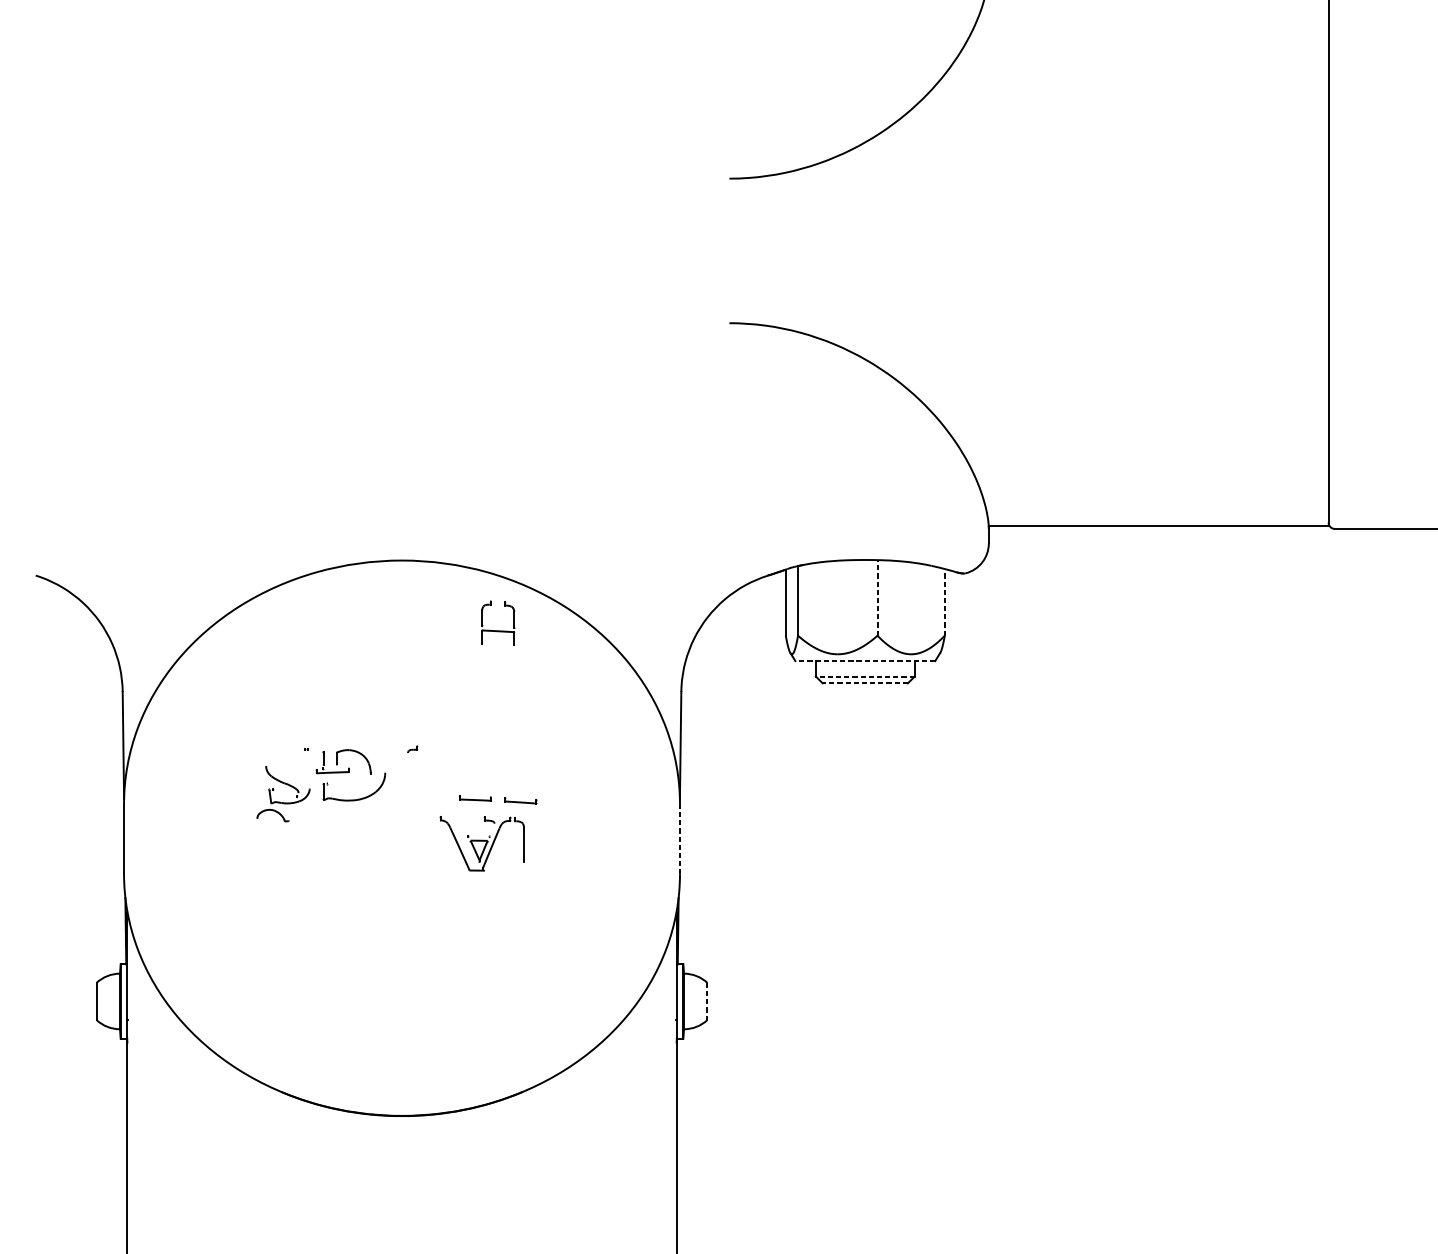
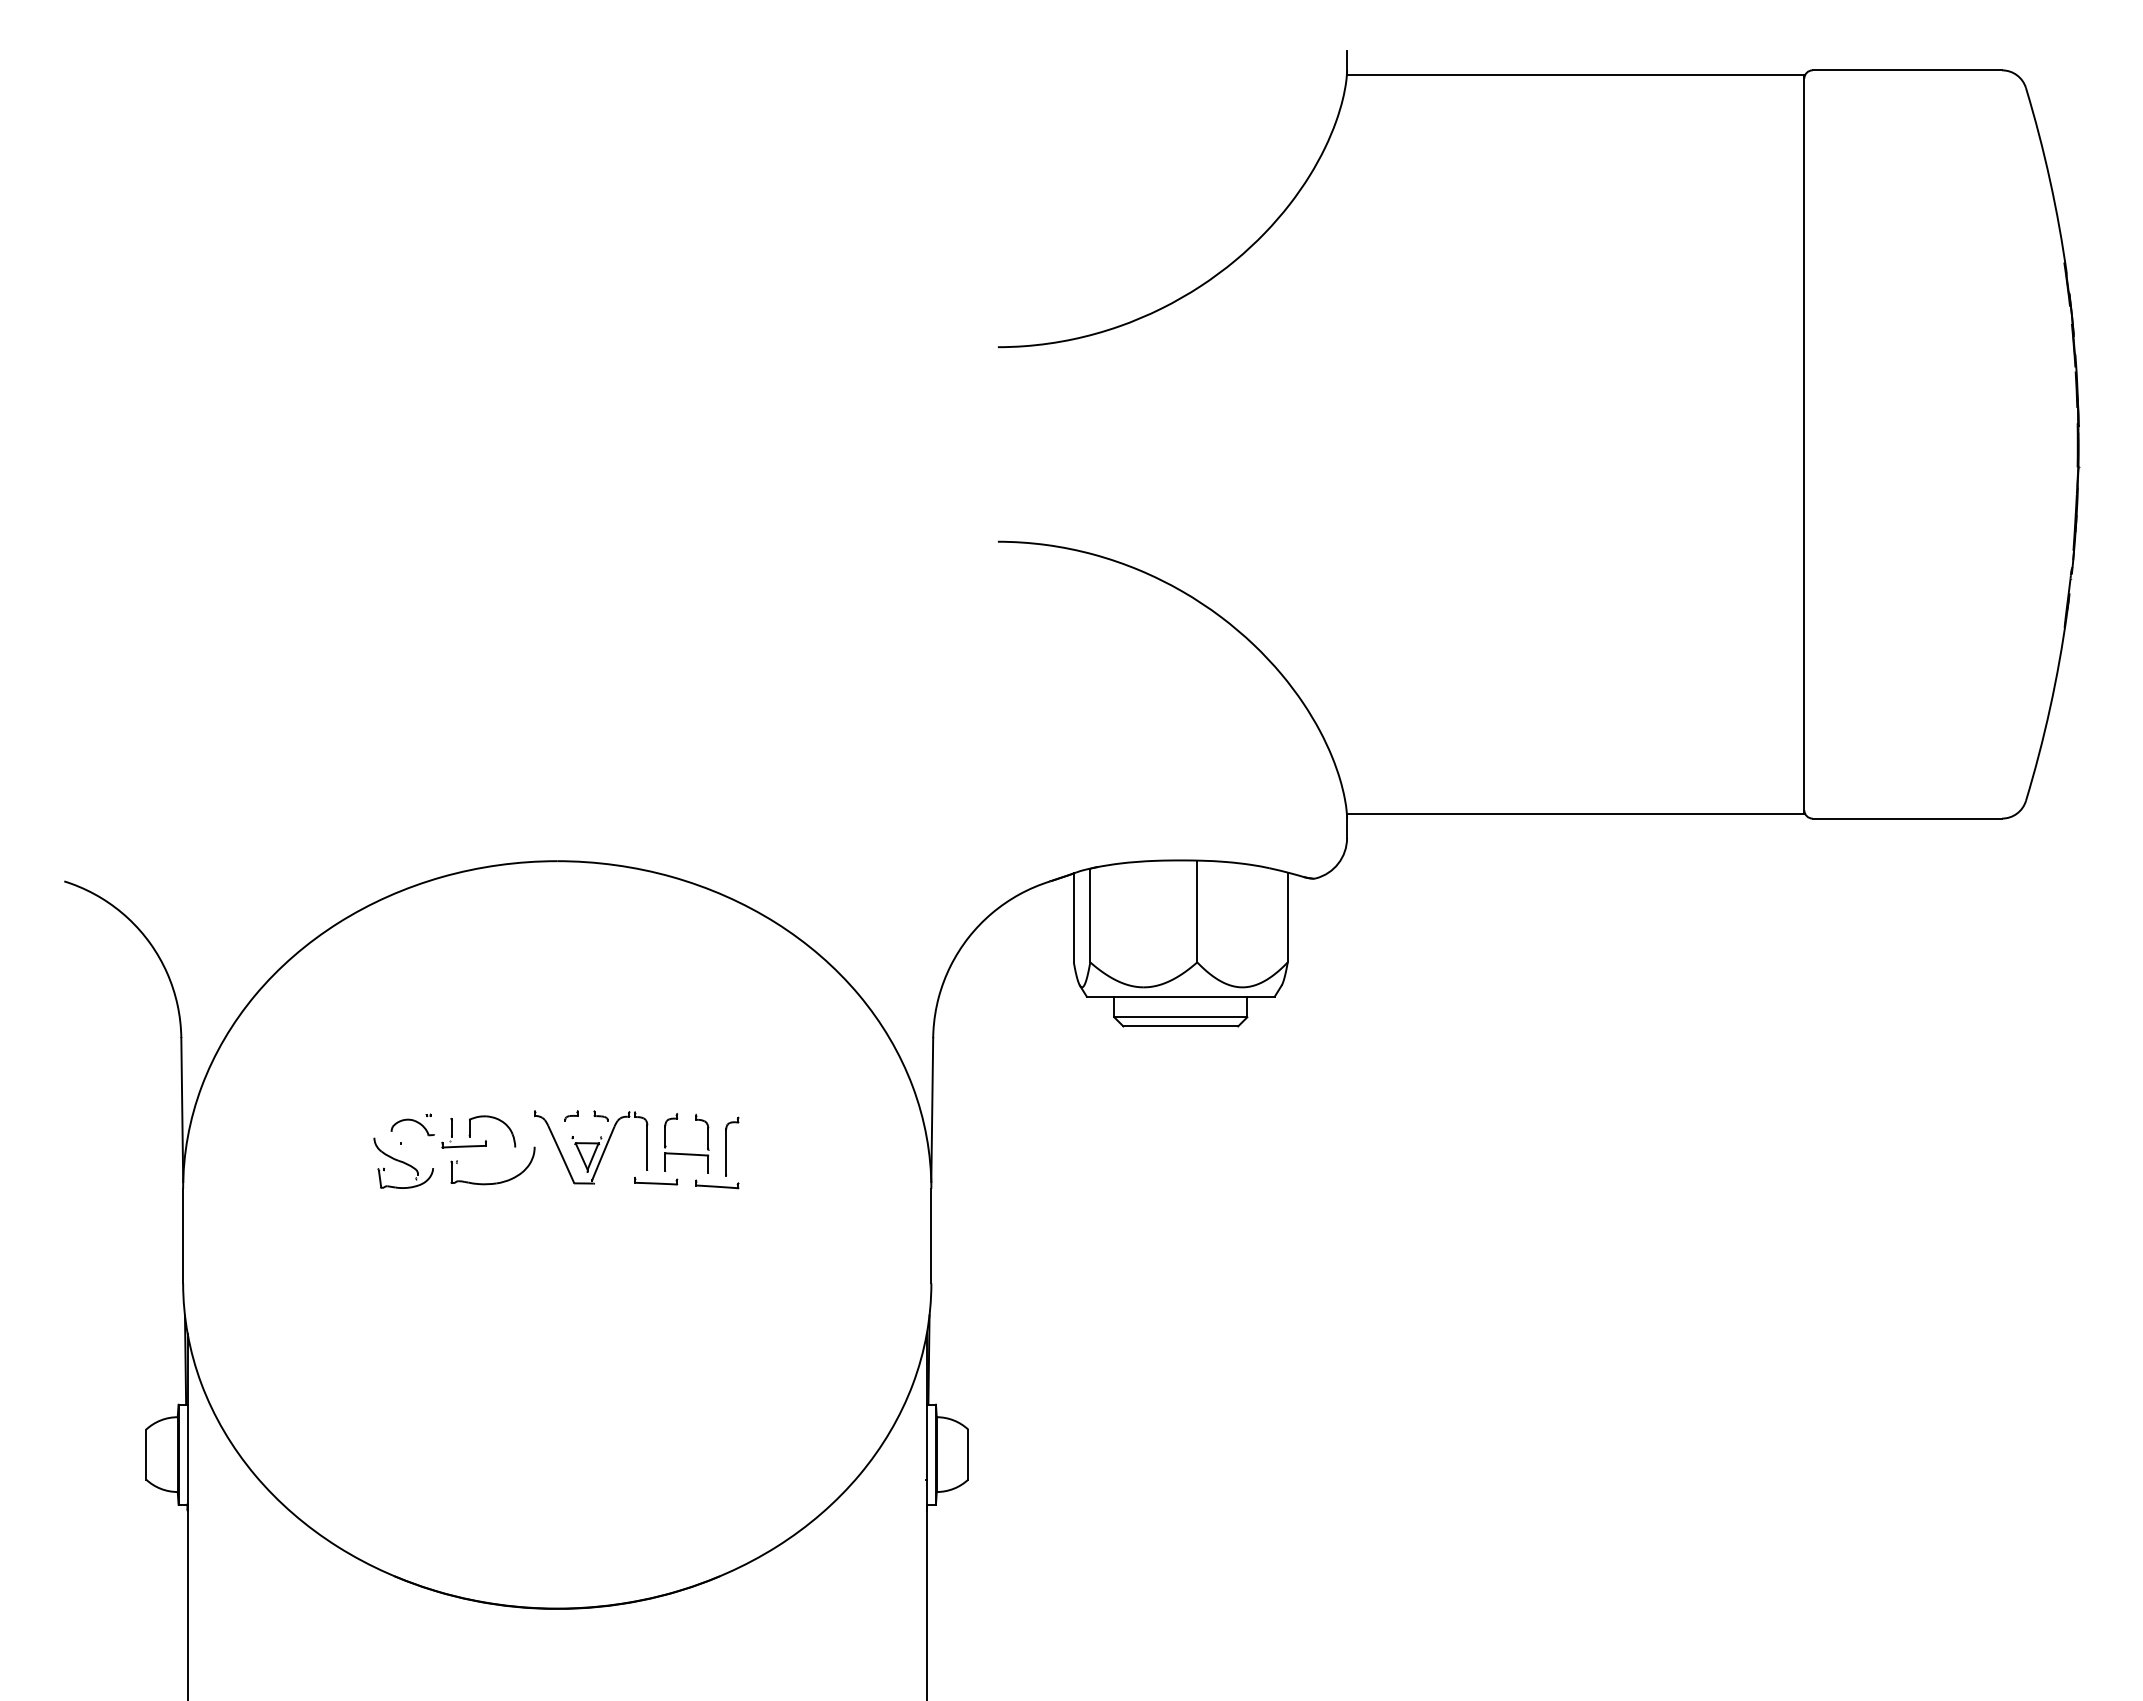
line: (877, 597) -> (1197, 911), dashed -> solid
line: (944, 602) -> (1287, 917), dashed -> solid
part: (498, 630) -> (686, 1153), moved
line: (865, 661) -> (1180, 996), dashed -> solid
line: (865, 676) -> (1180, 1017), dashed -> solid
line: (865, 683) -> (1180, 1026), dashed -> solid
part: (532, 772) -> (732, 1146), added
part: (272, 815) -> (412, 1127), moved
line: (680, 839) -> (931, 1236), dashed -> solid
part: (482, 843) -> (591, 1147), moved
line: (707, 1001) -> (968, 1454), dashed -> solid

